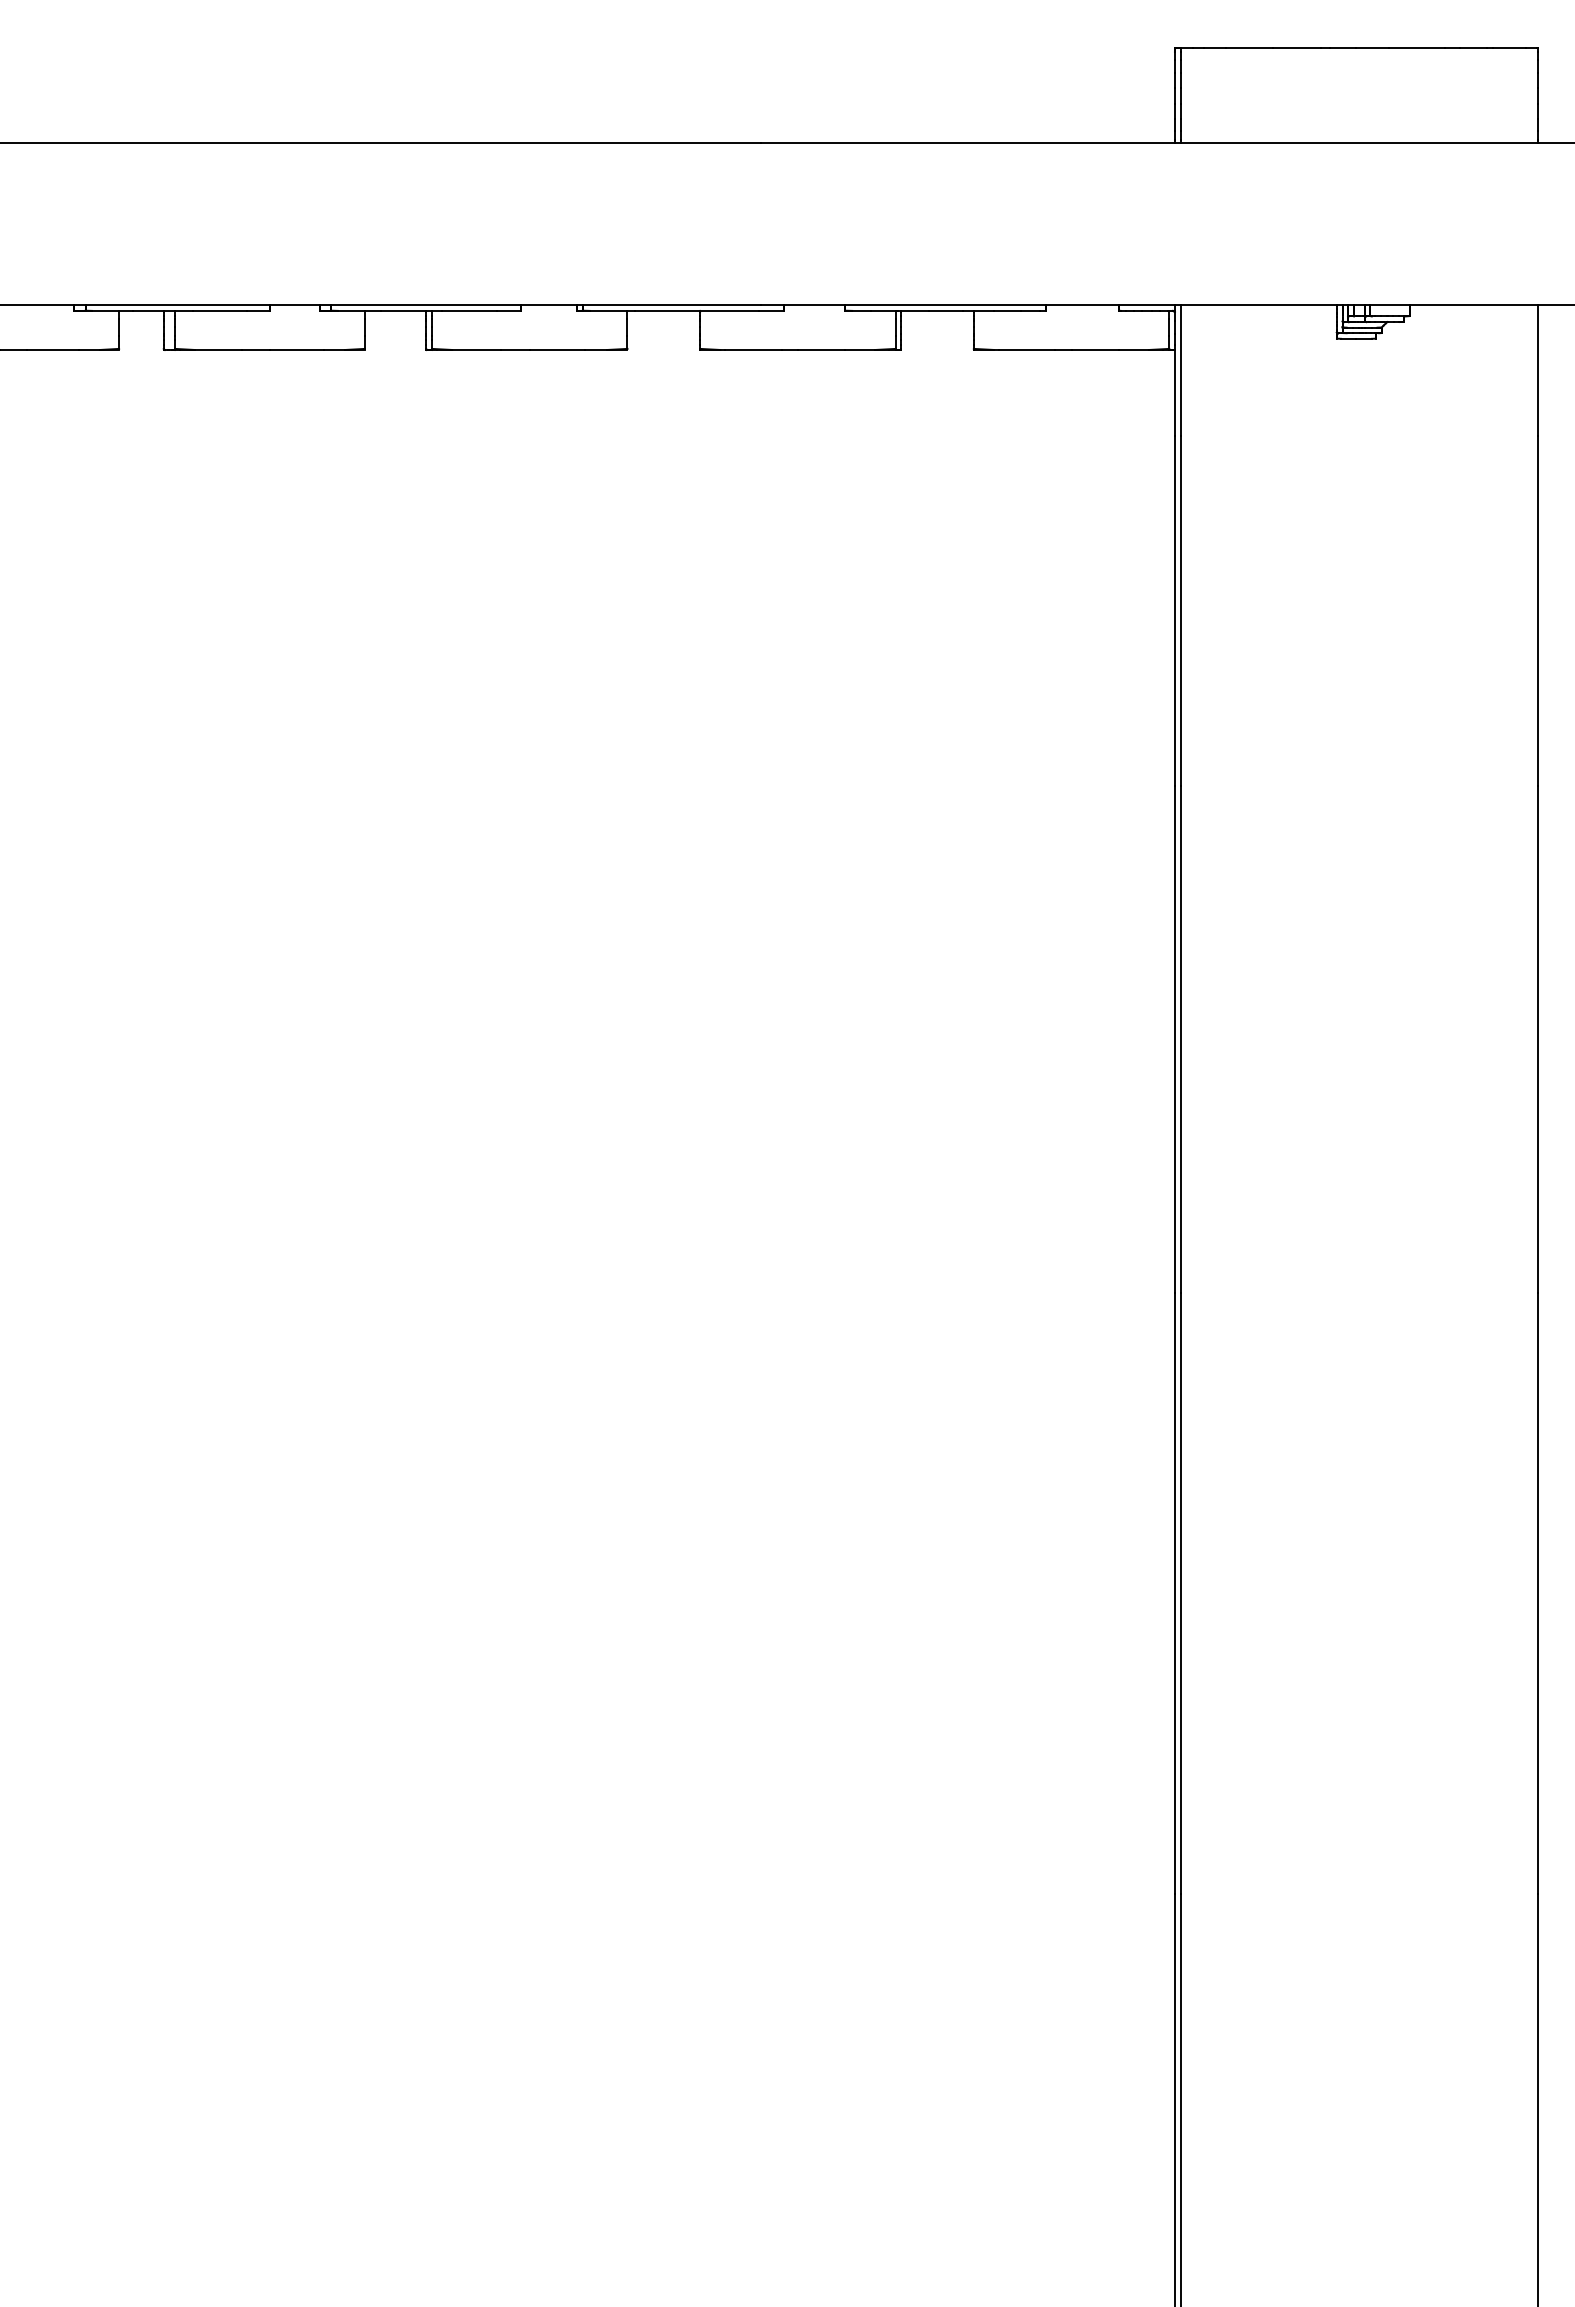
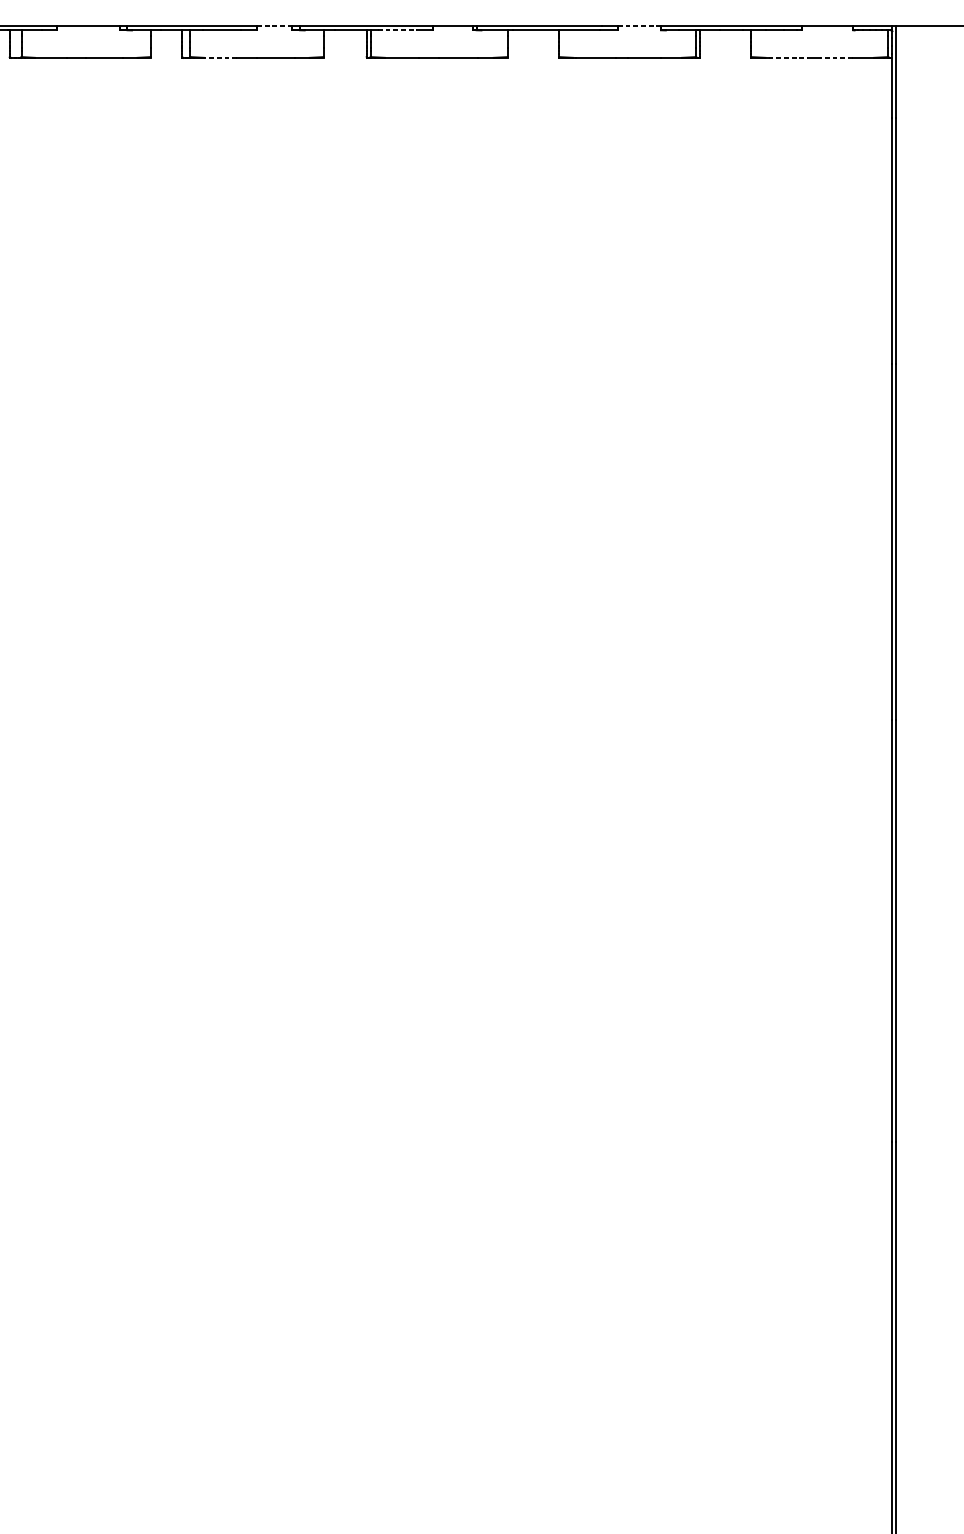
line: (295, 305) -> (274, 26), solid -> dashed
line: (814, 305) -> (639, 26), solid -> dashed
line: (469, 310) -> (397, 30), solid -> dashed
line: (218, 349) -> (220, 57), solid -> dashed
line: (1027, 349) -> (788, 57), solid -> dashed
line: (1095, 349) -> (836, 57), solid -> dashed

